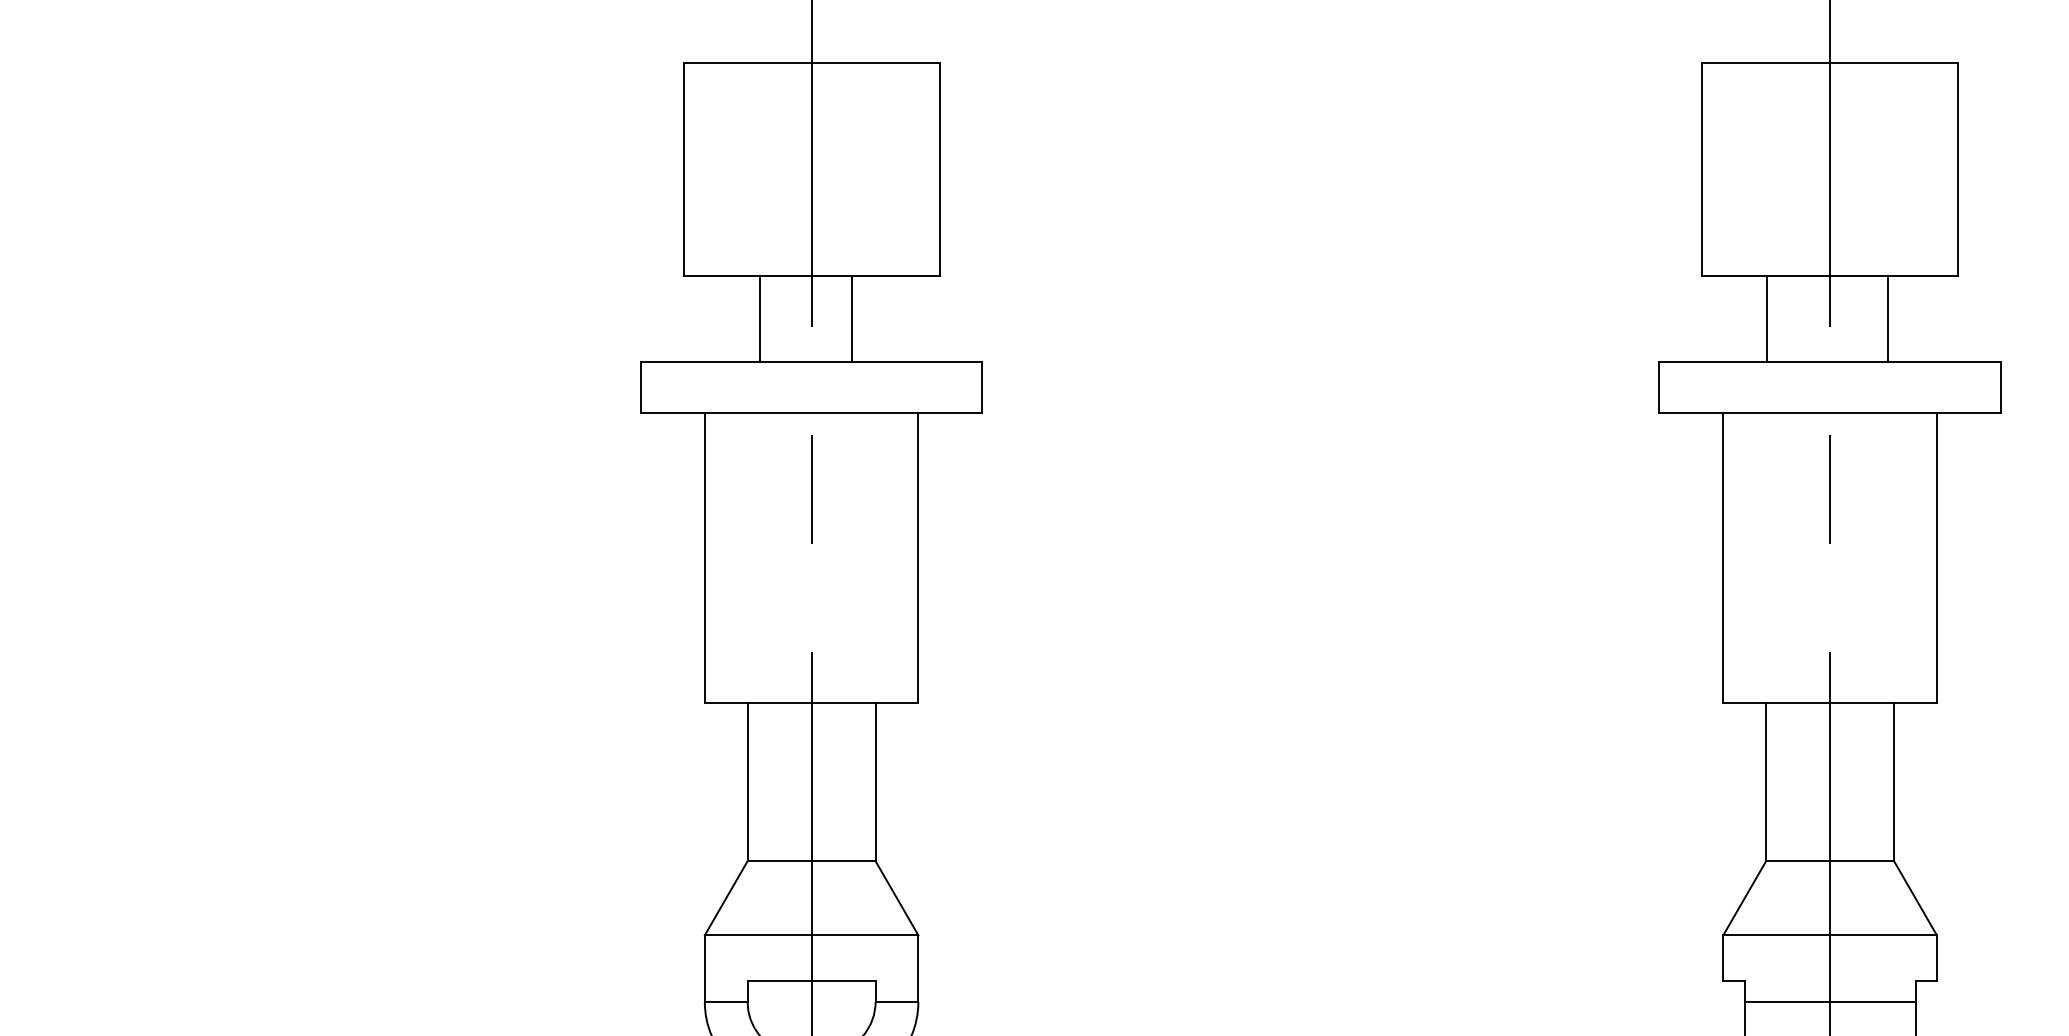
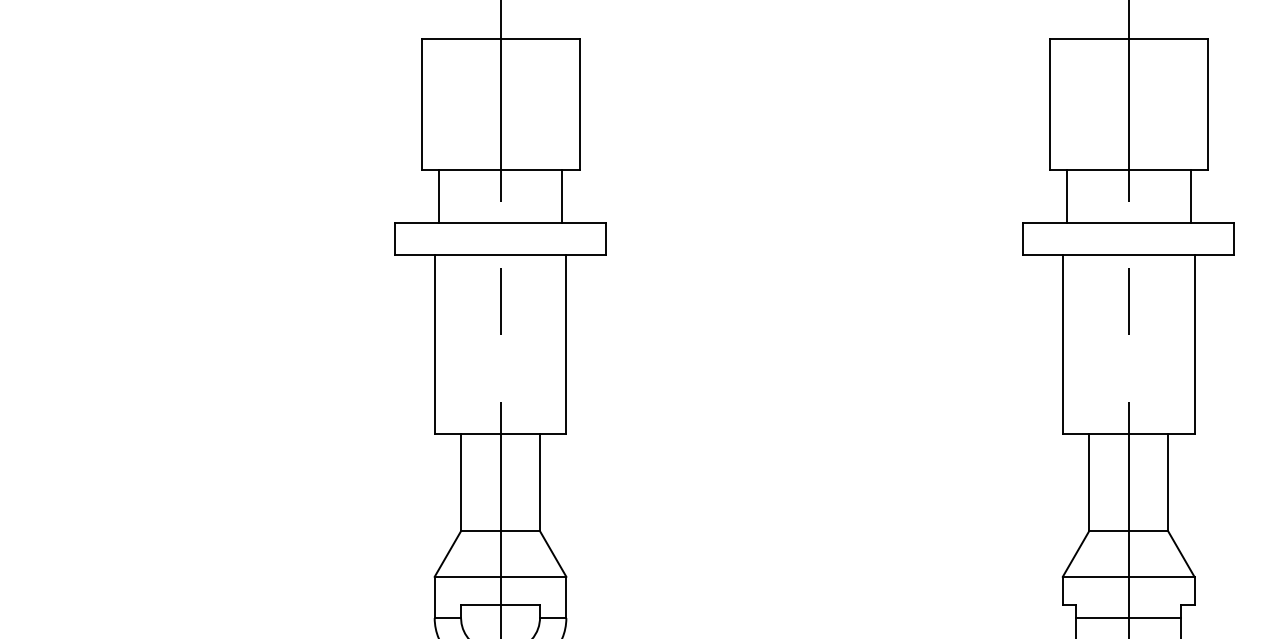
line: (759, 318) -> (438, 196), moved
line: (852, 318) -> (562, 196), moved
line: (1766, 318) -> (1066, 196), moved
line: (1888, 318) -> (1190, 196), moved

